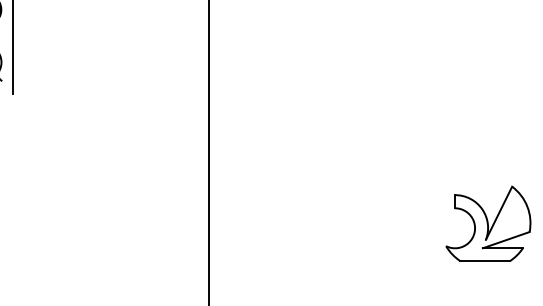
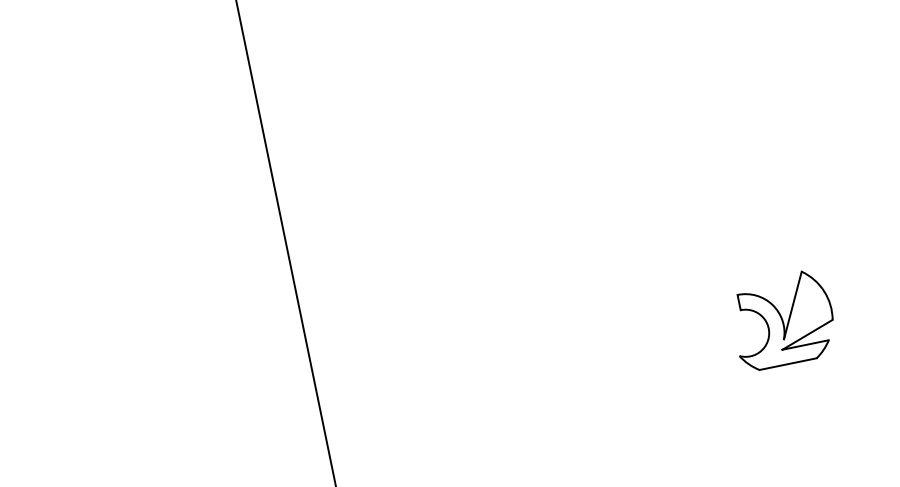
part: (488, 223) -> (783, 319), size x0.7

